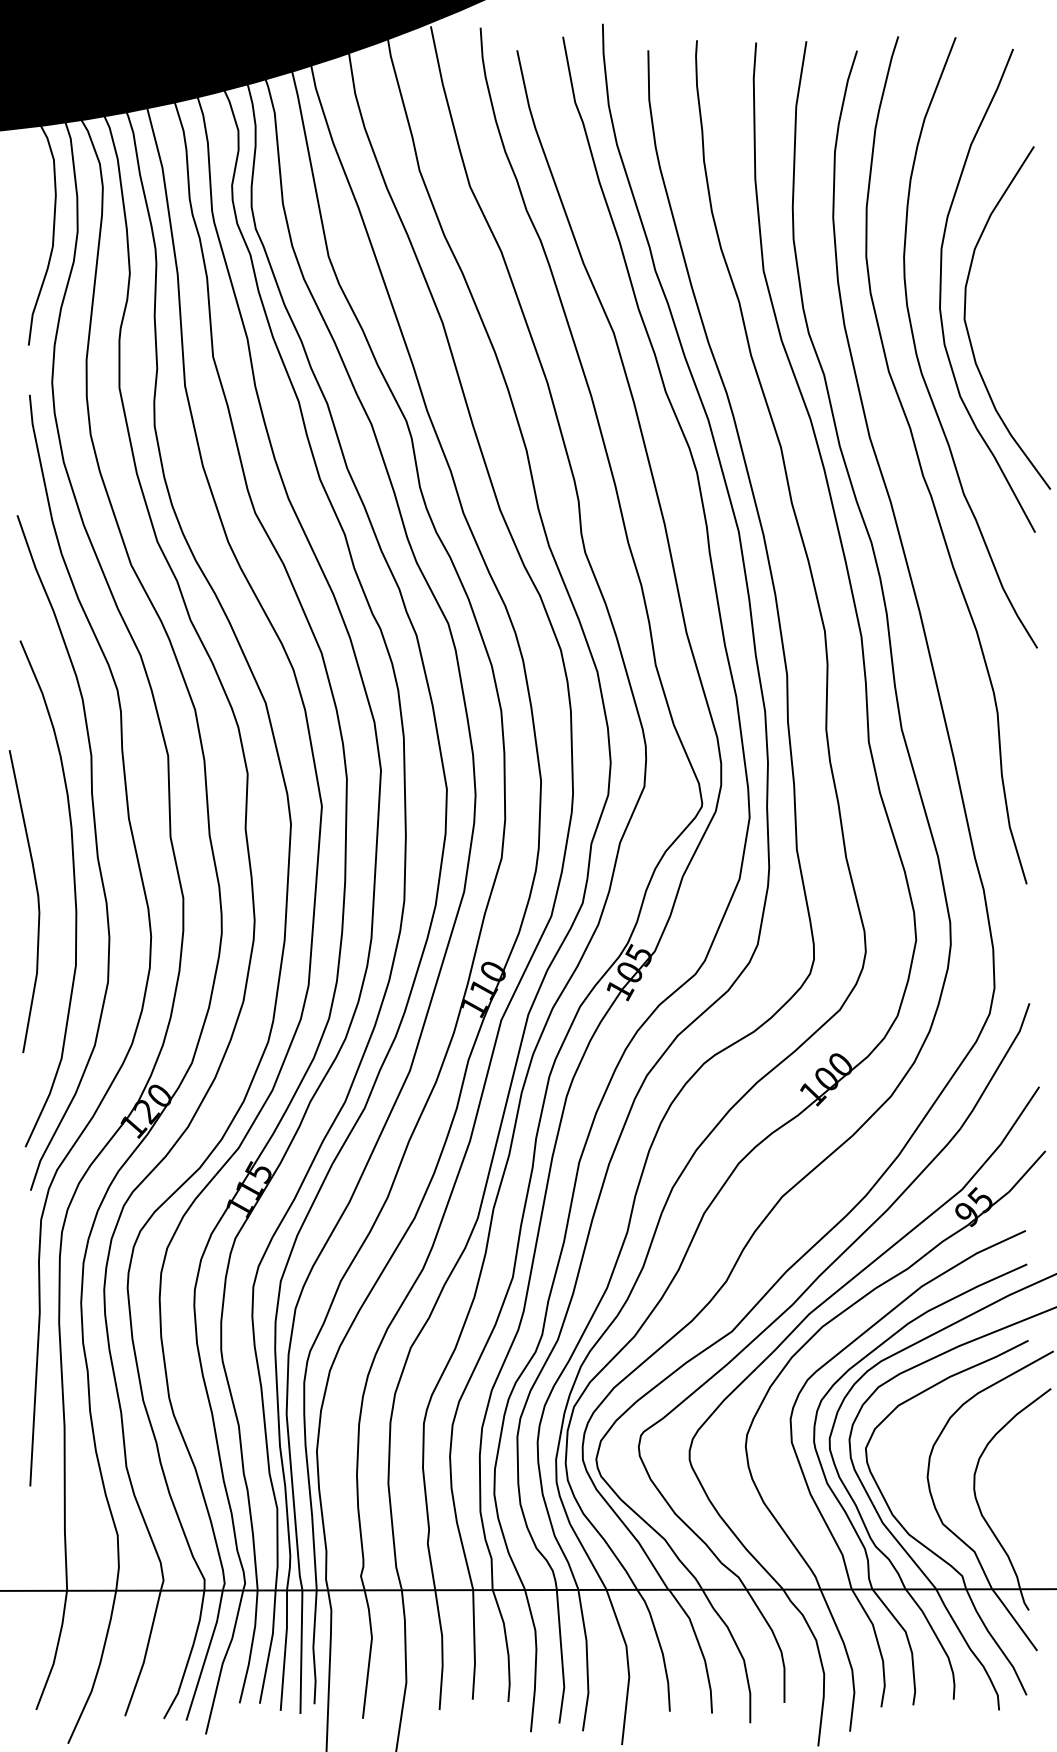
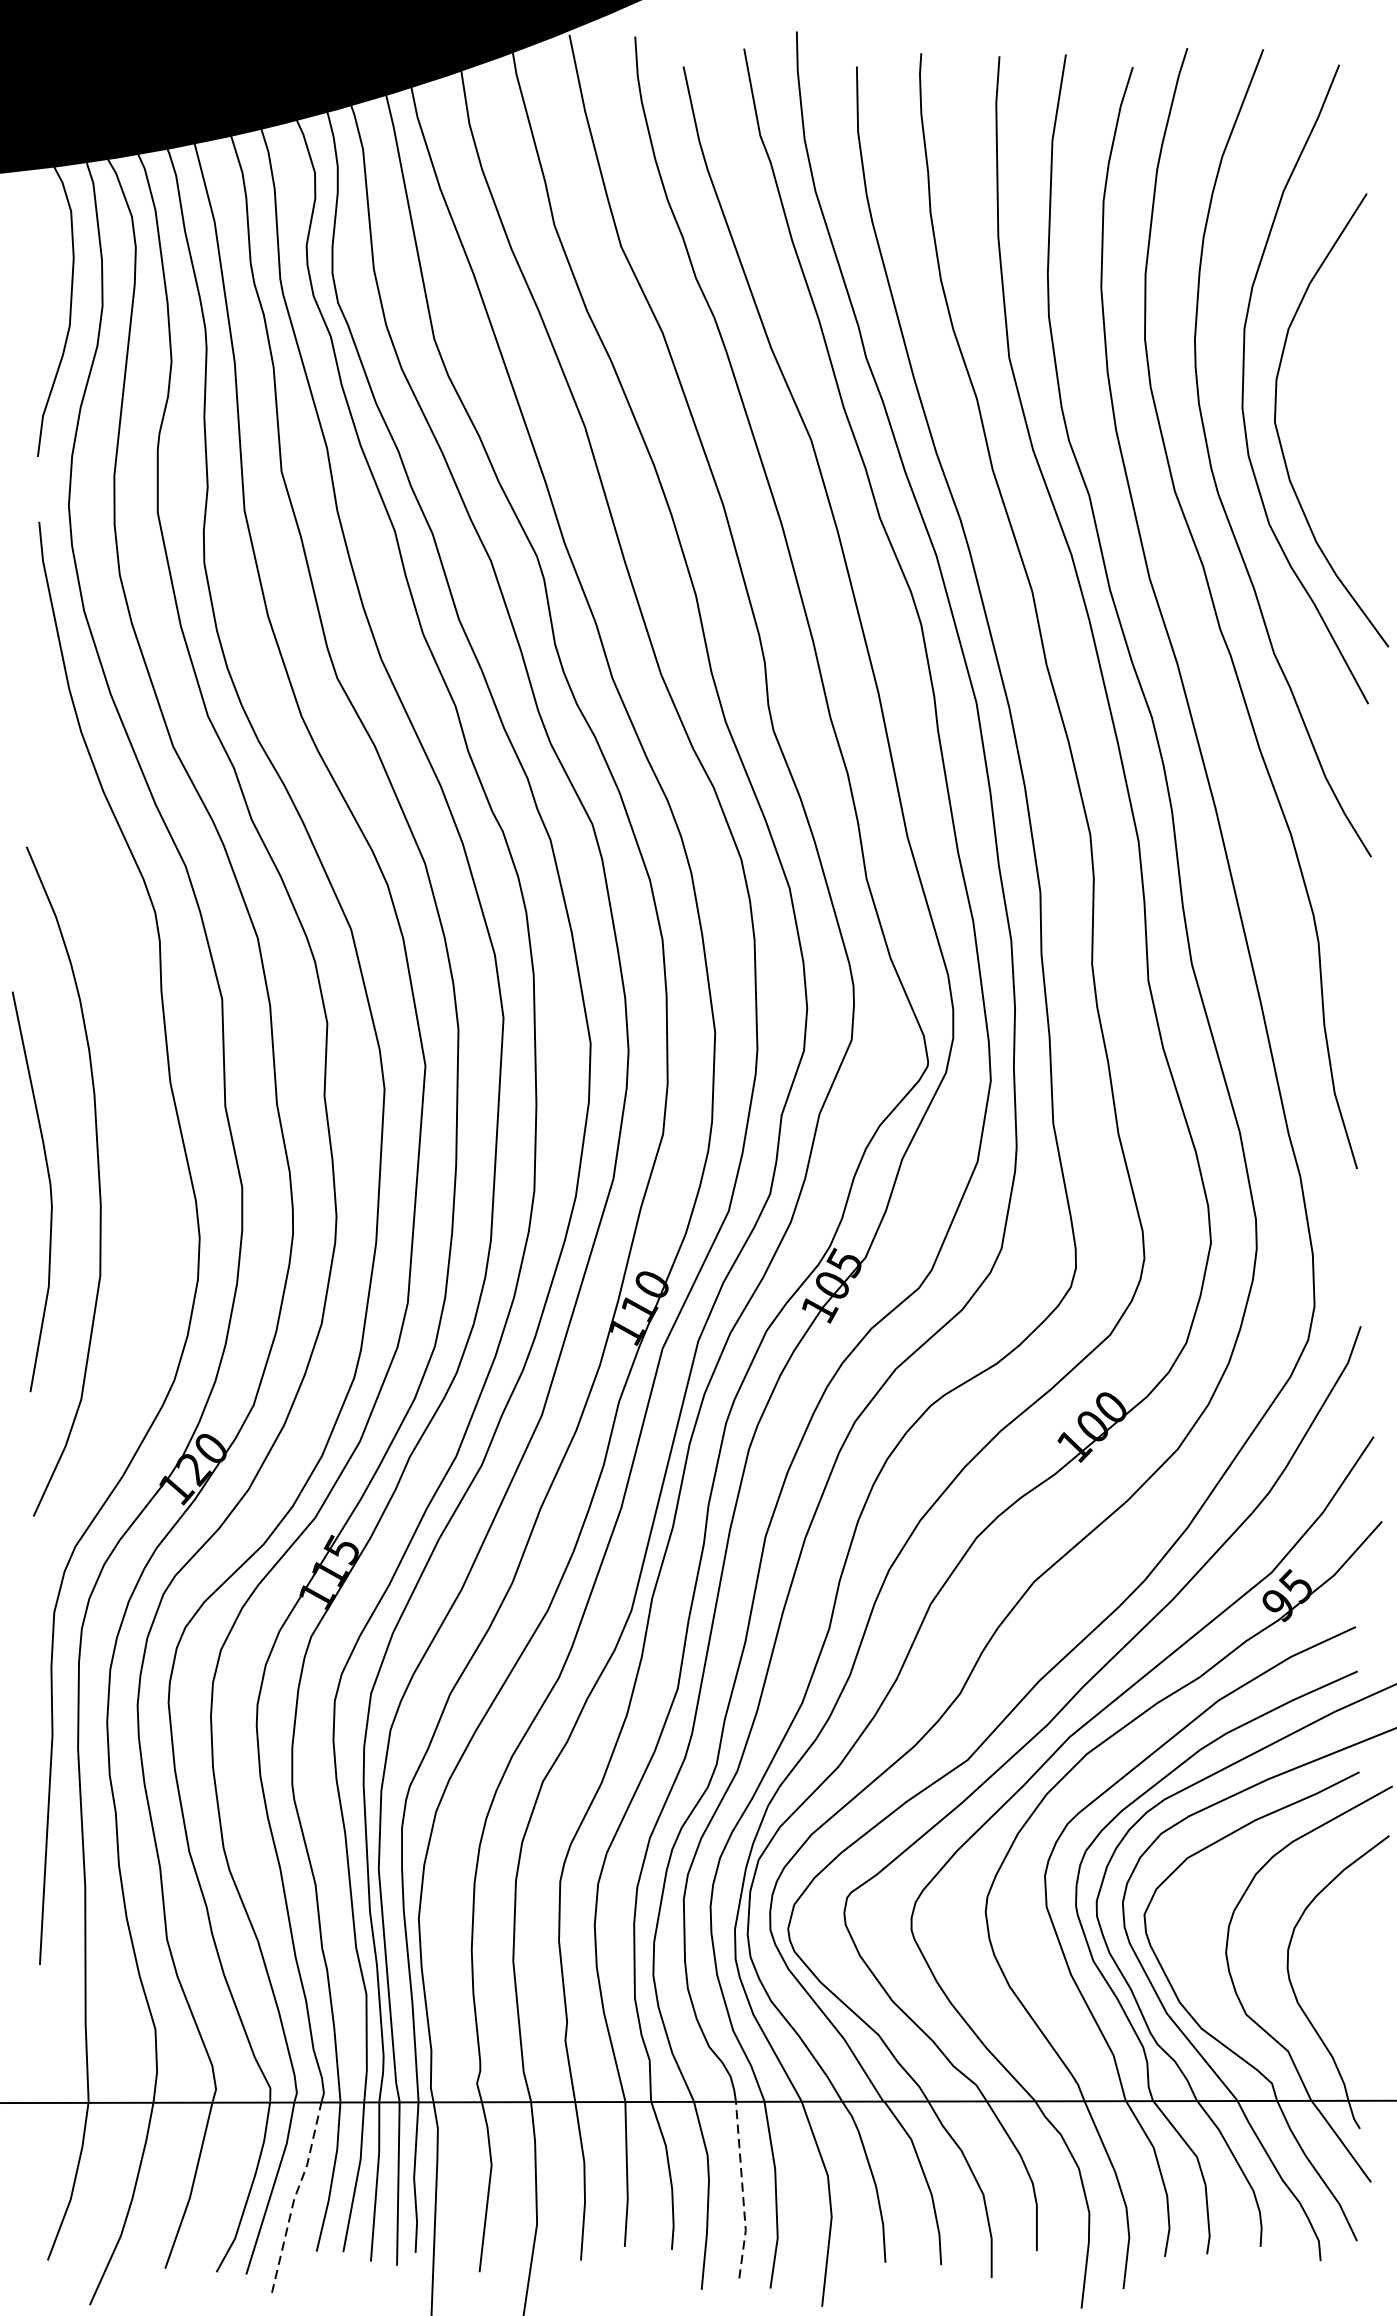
curve: (95, 846) -> (126, 1119), removed
line: (561, 1656) -> (742, 2189), solid -> dashed
line: (223, 1661) -> (295, 2196), solid -> dashed

